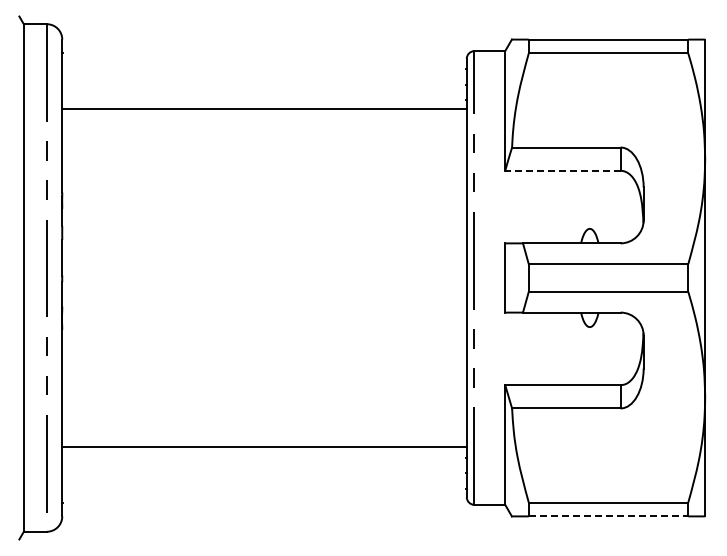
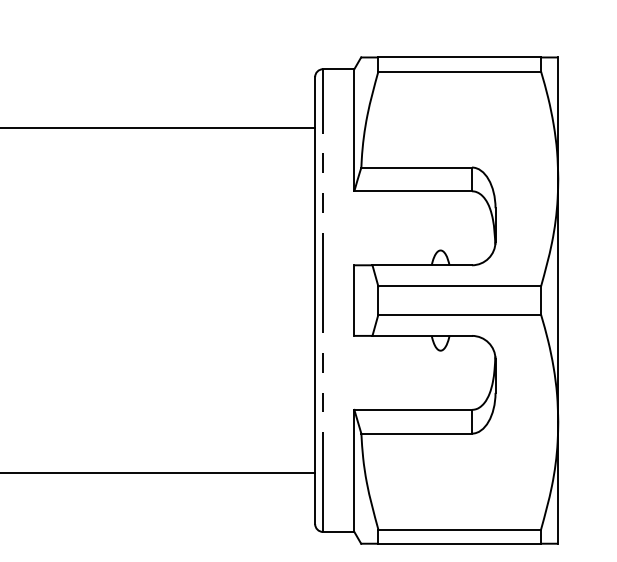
line: (562, 170) -> (412, 190), dashed -> solid
line: (608, 516) -> (459, 543), dashed -> solid

